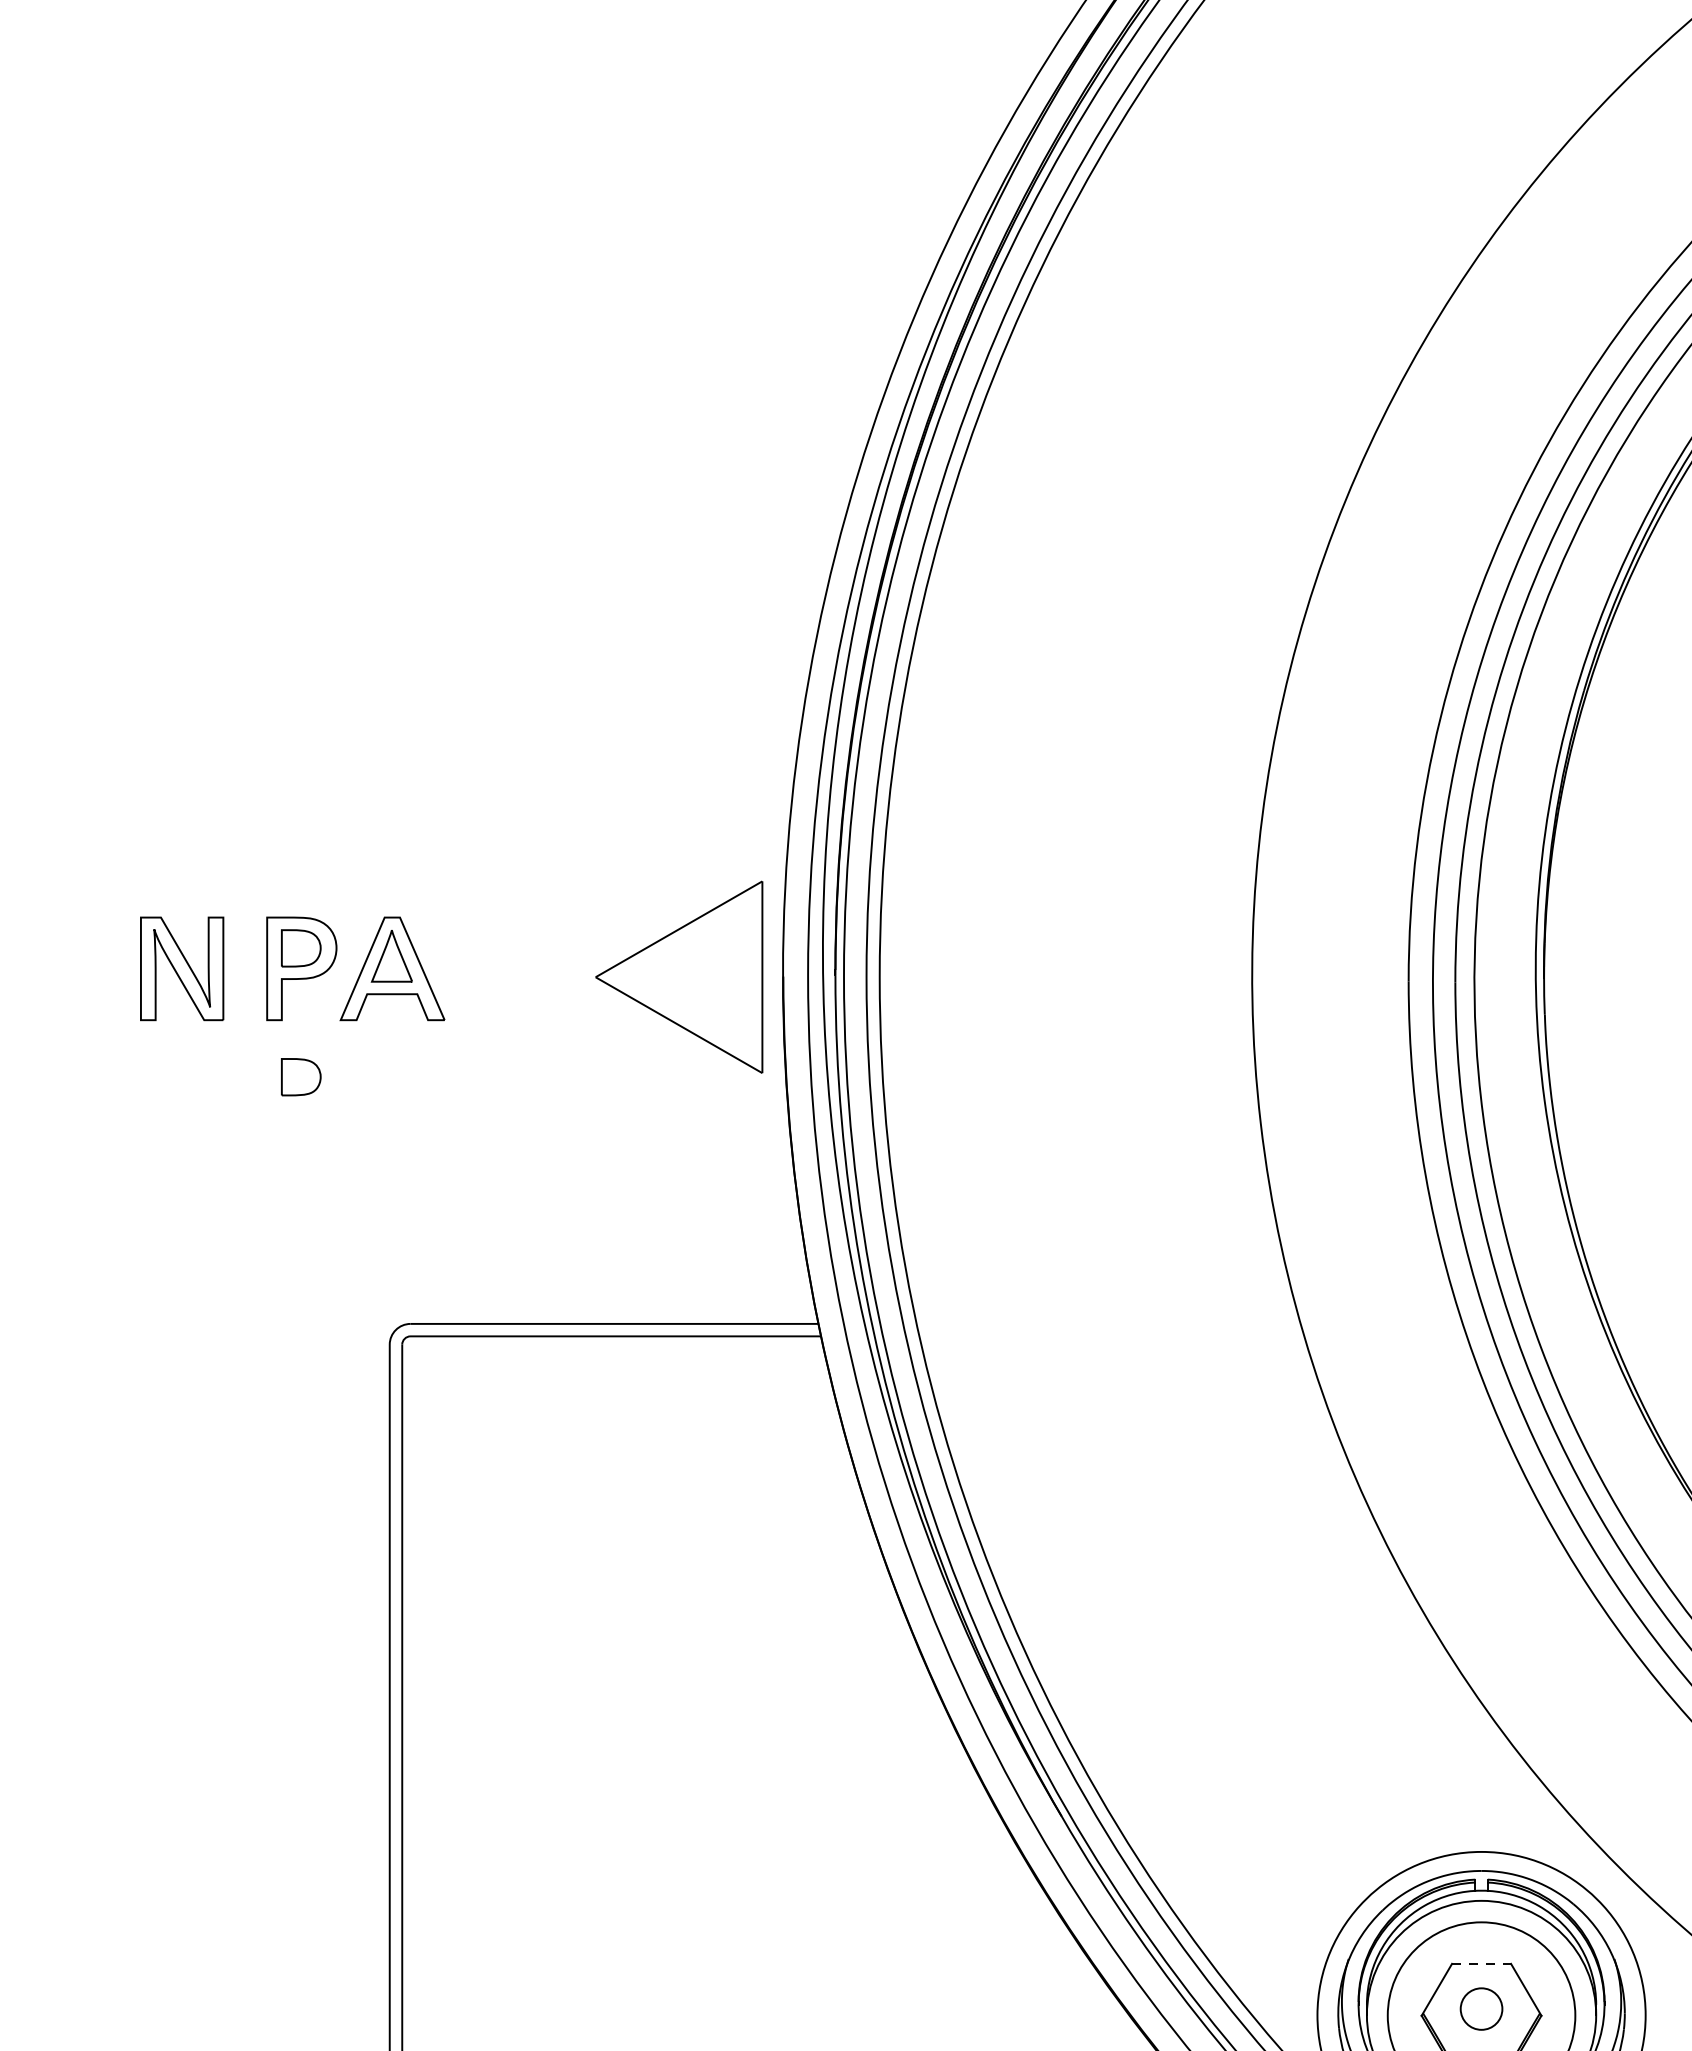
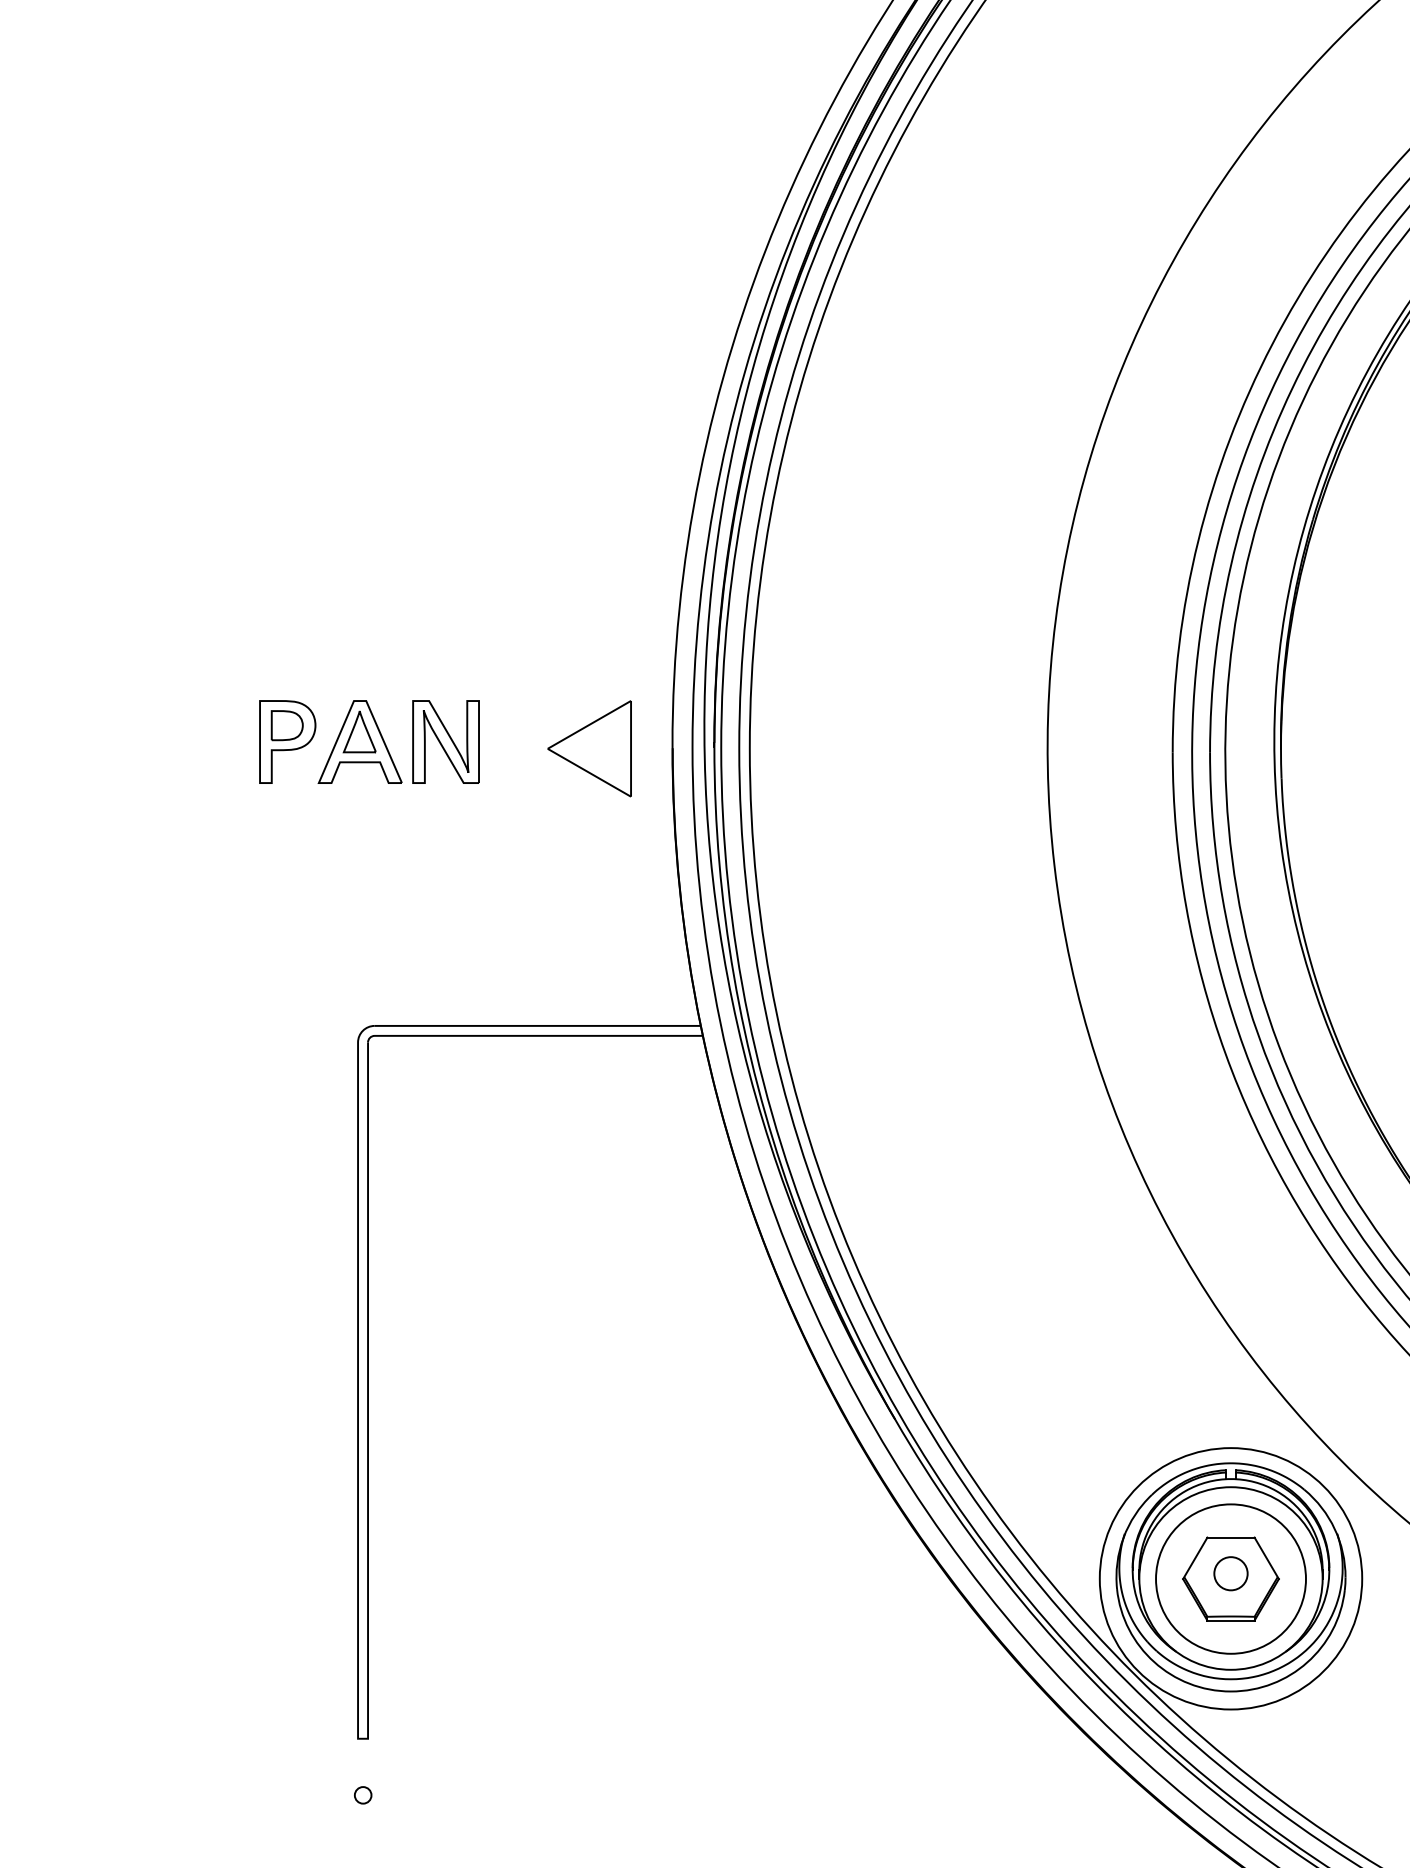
part: (181, 968) -> (445, 741), moved
part: (679, 976) -> (589, 748), size x0.62
part: (300, 1077) -> (286, 828), removed
line: (1482, 1963) -> (1231, 1537), dashed -> solid

